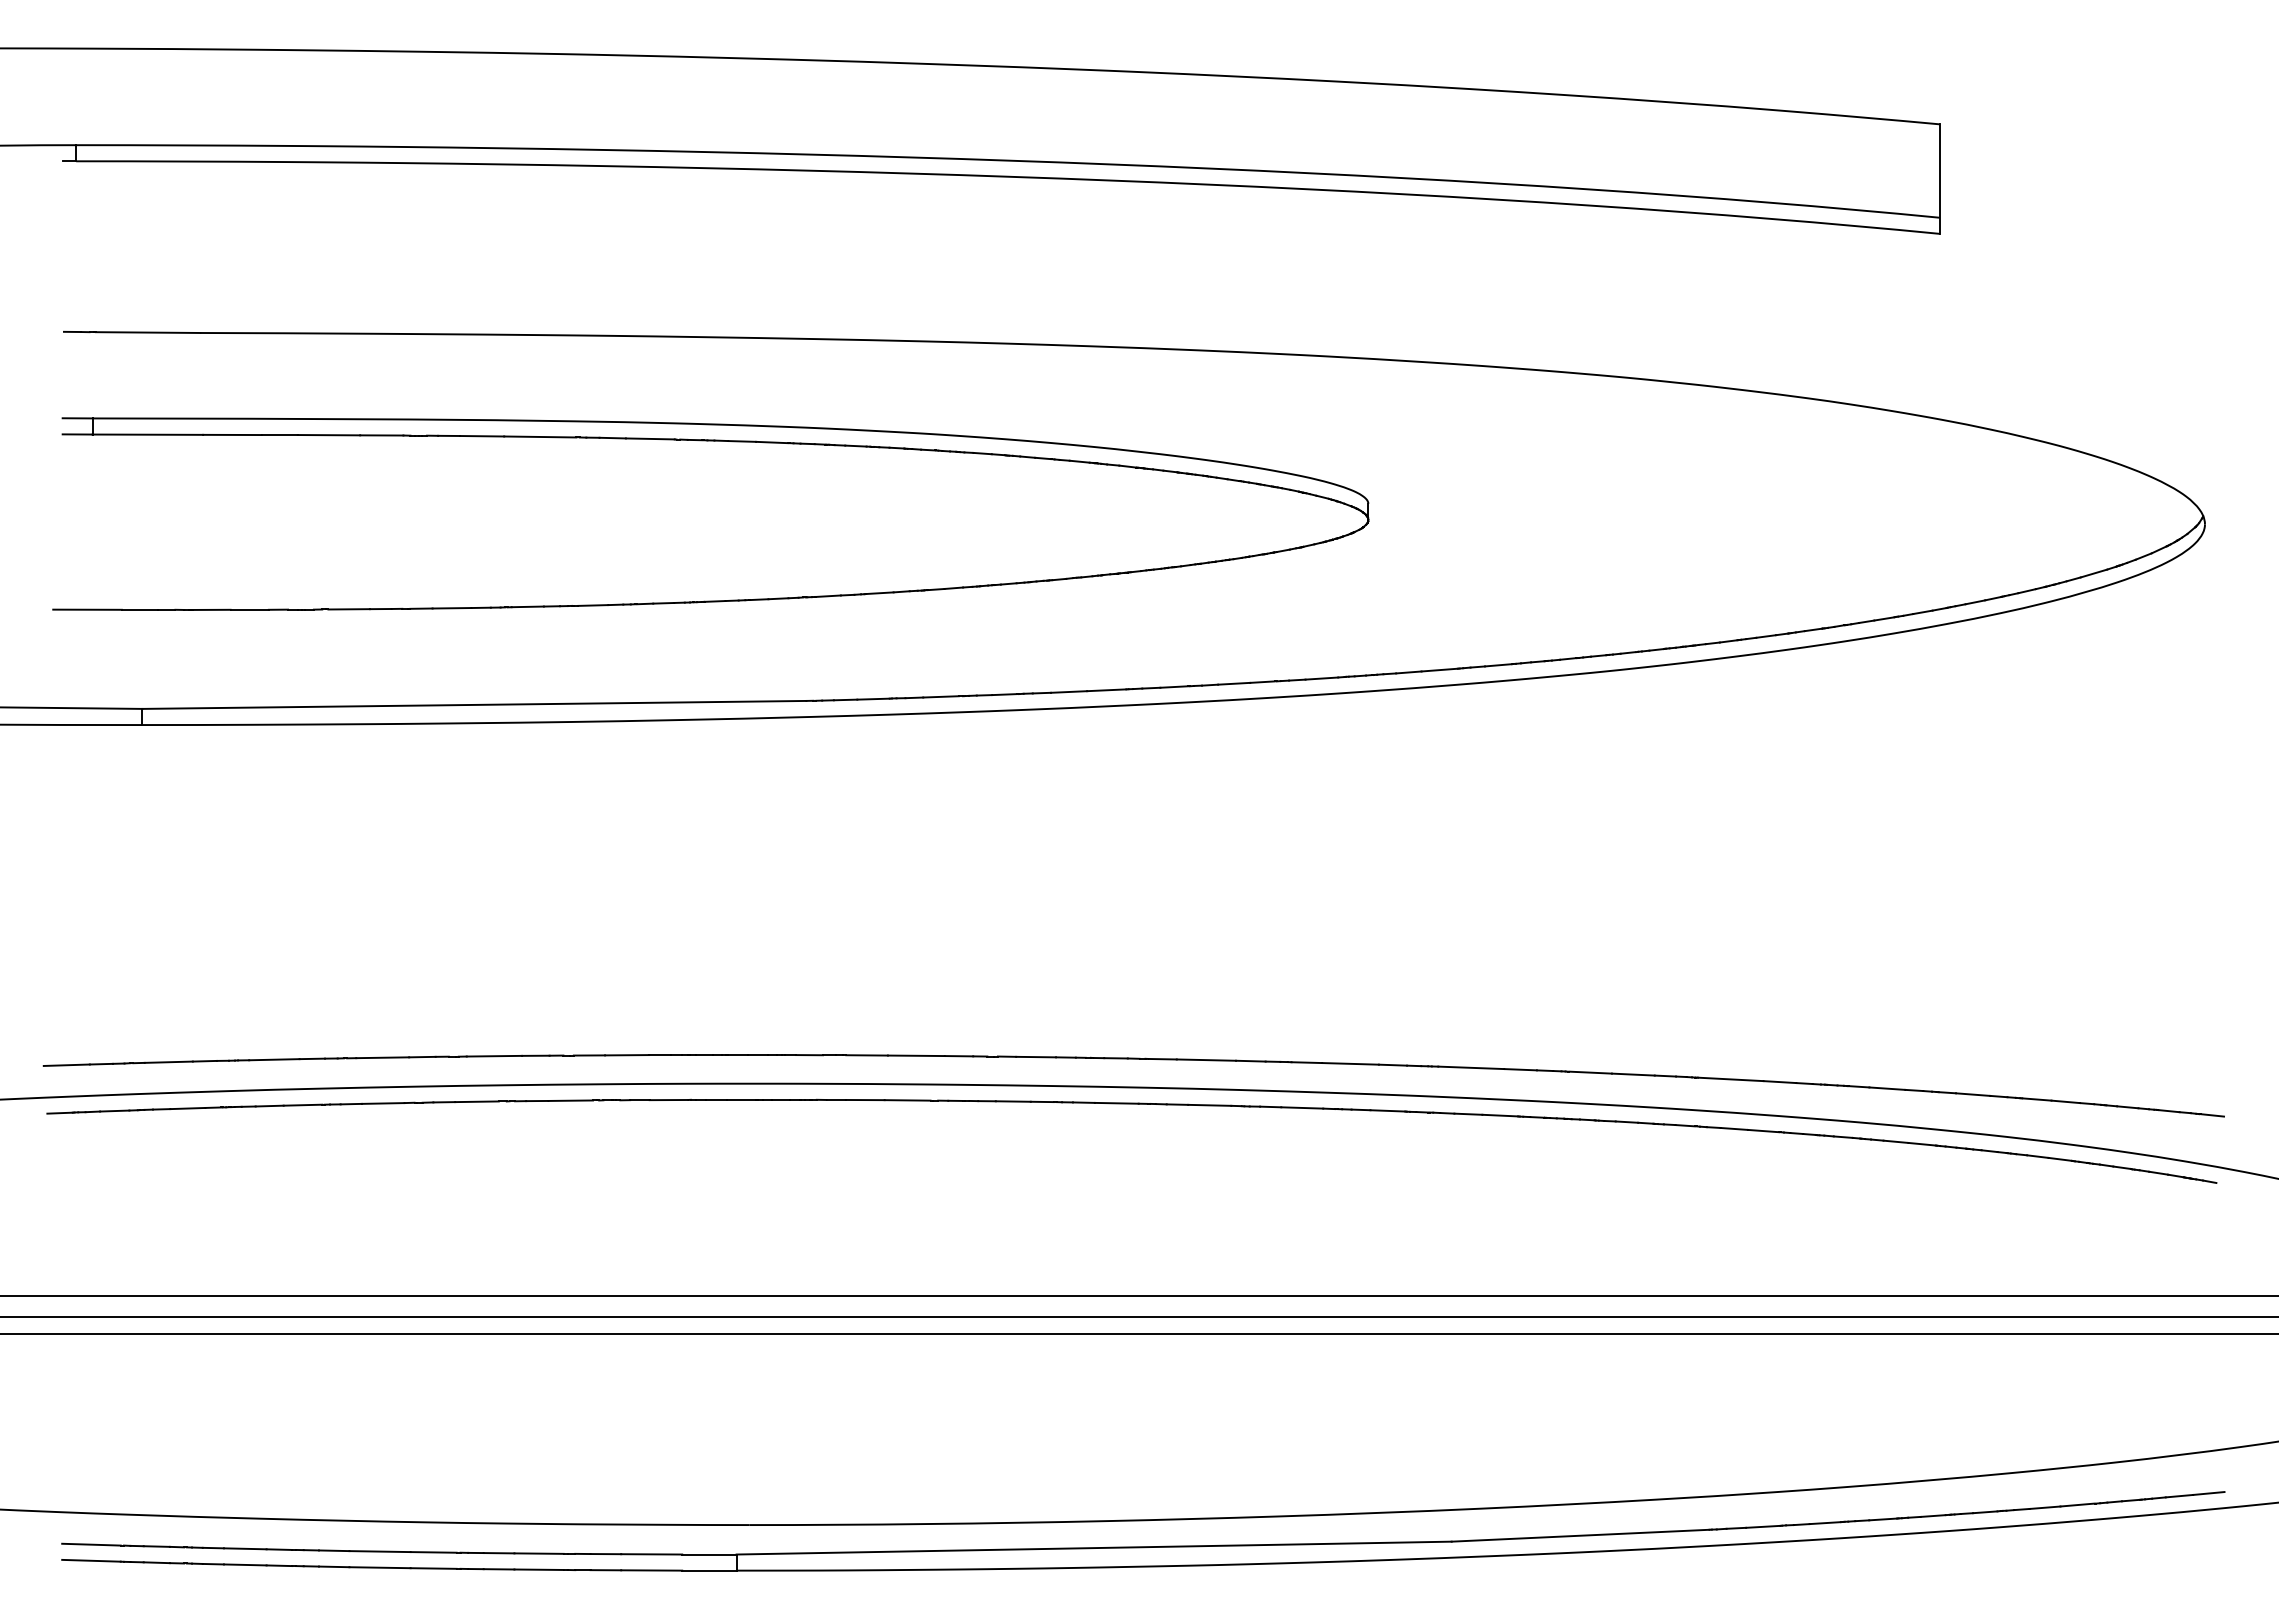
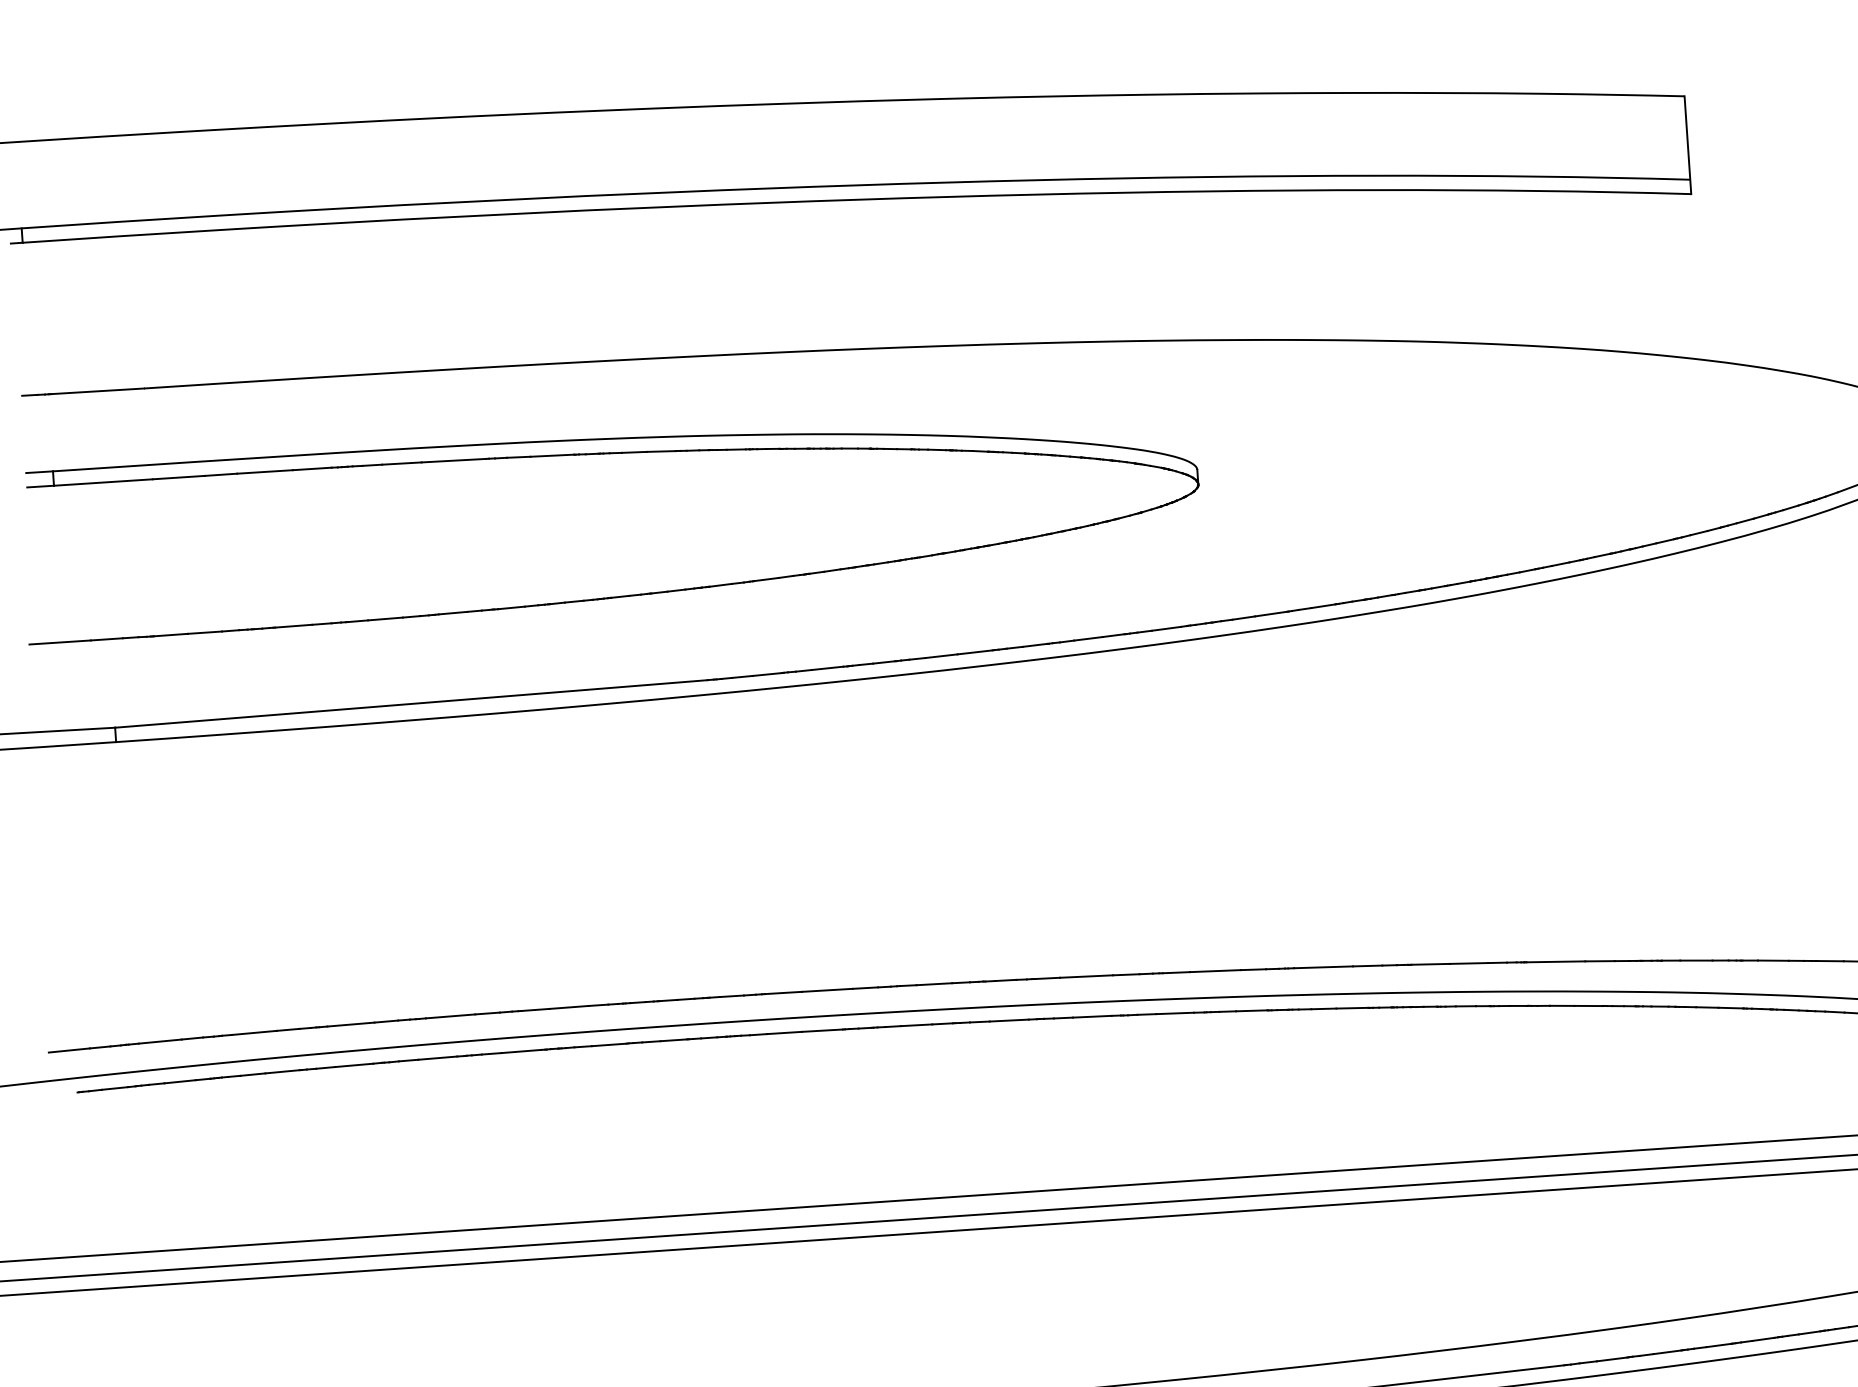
line: (59, 1112) -> (65, 1093), removed

